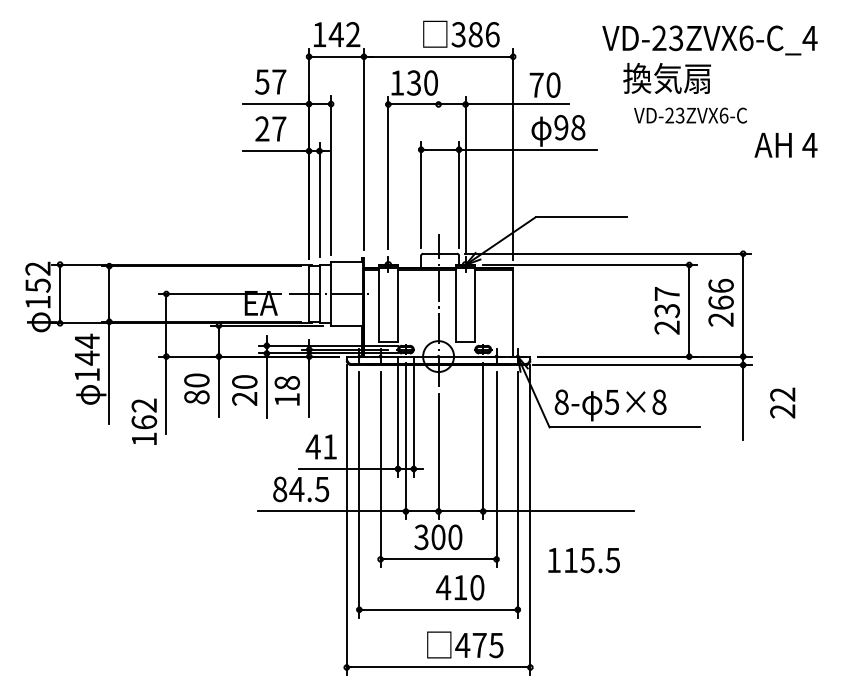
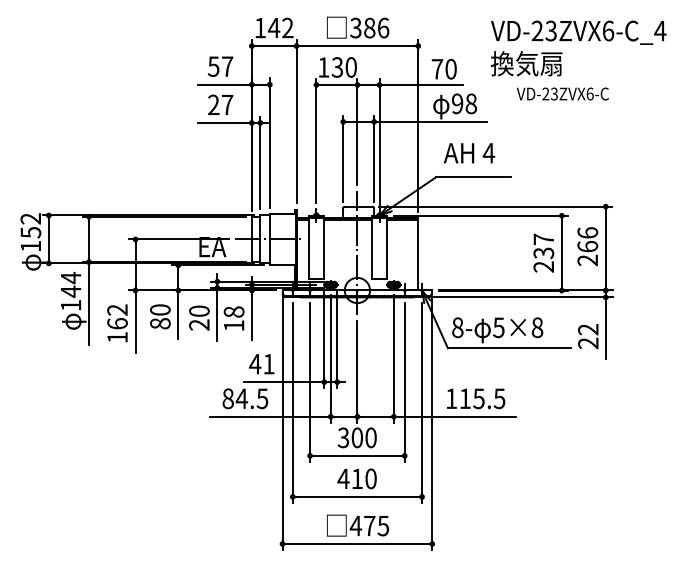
text: (461, 33) -> (358, 27), moved
text: (666, 78) -> (526, 63), moved
text: (785, 145) -> (469, 153), moved
line: (438, 161) -> (357, 131), added
text: (782, 402) -> (588, 336), moved
text: (144, 421) -> (117, 323), moved
text: (583, 560) -> (475, 398), moved
text: (460, 587) -> (357, 478), moved
text: (465, 644) -> (358, 525), moved

